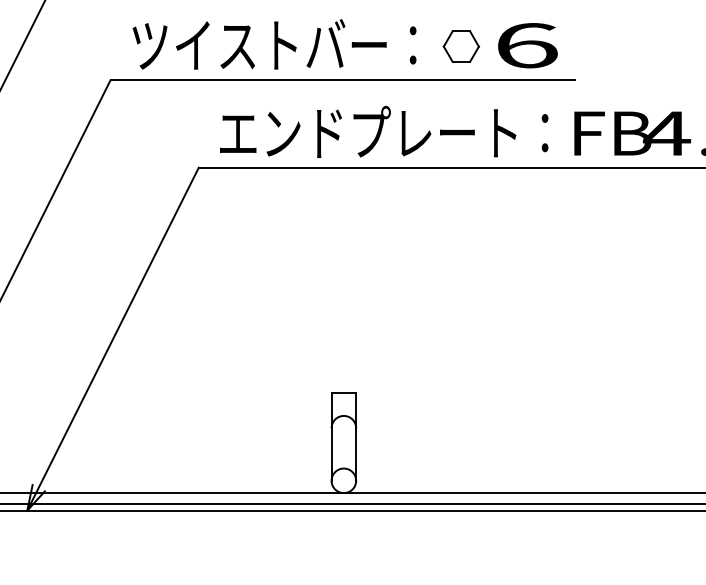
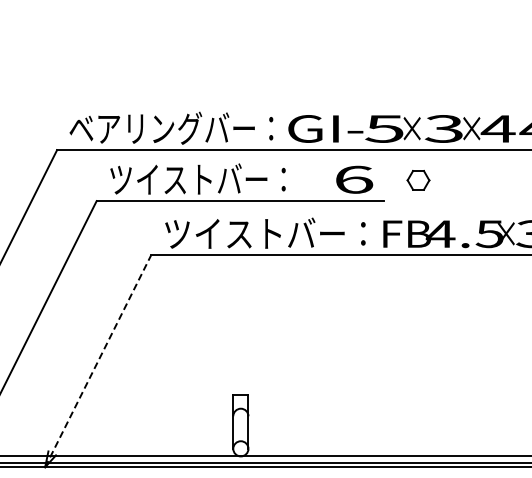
part: (461, 46) -> (418, 180), moved
text: (383, 132) -> (265, 233), エンドプレート： -> ツイストバー：
line: (113, 337) -> (98, 360), solid -> dashed

